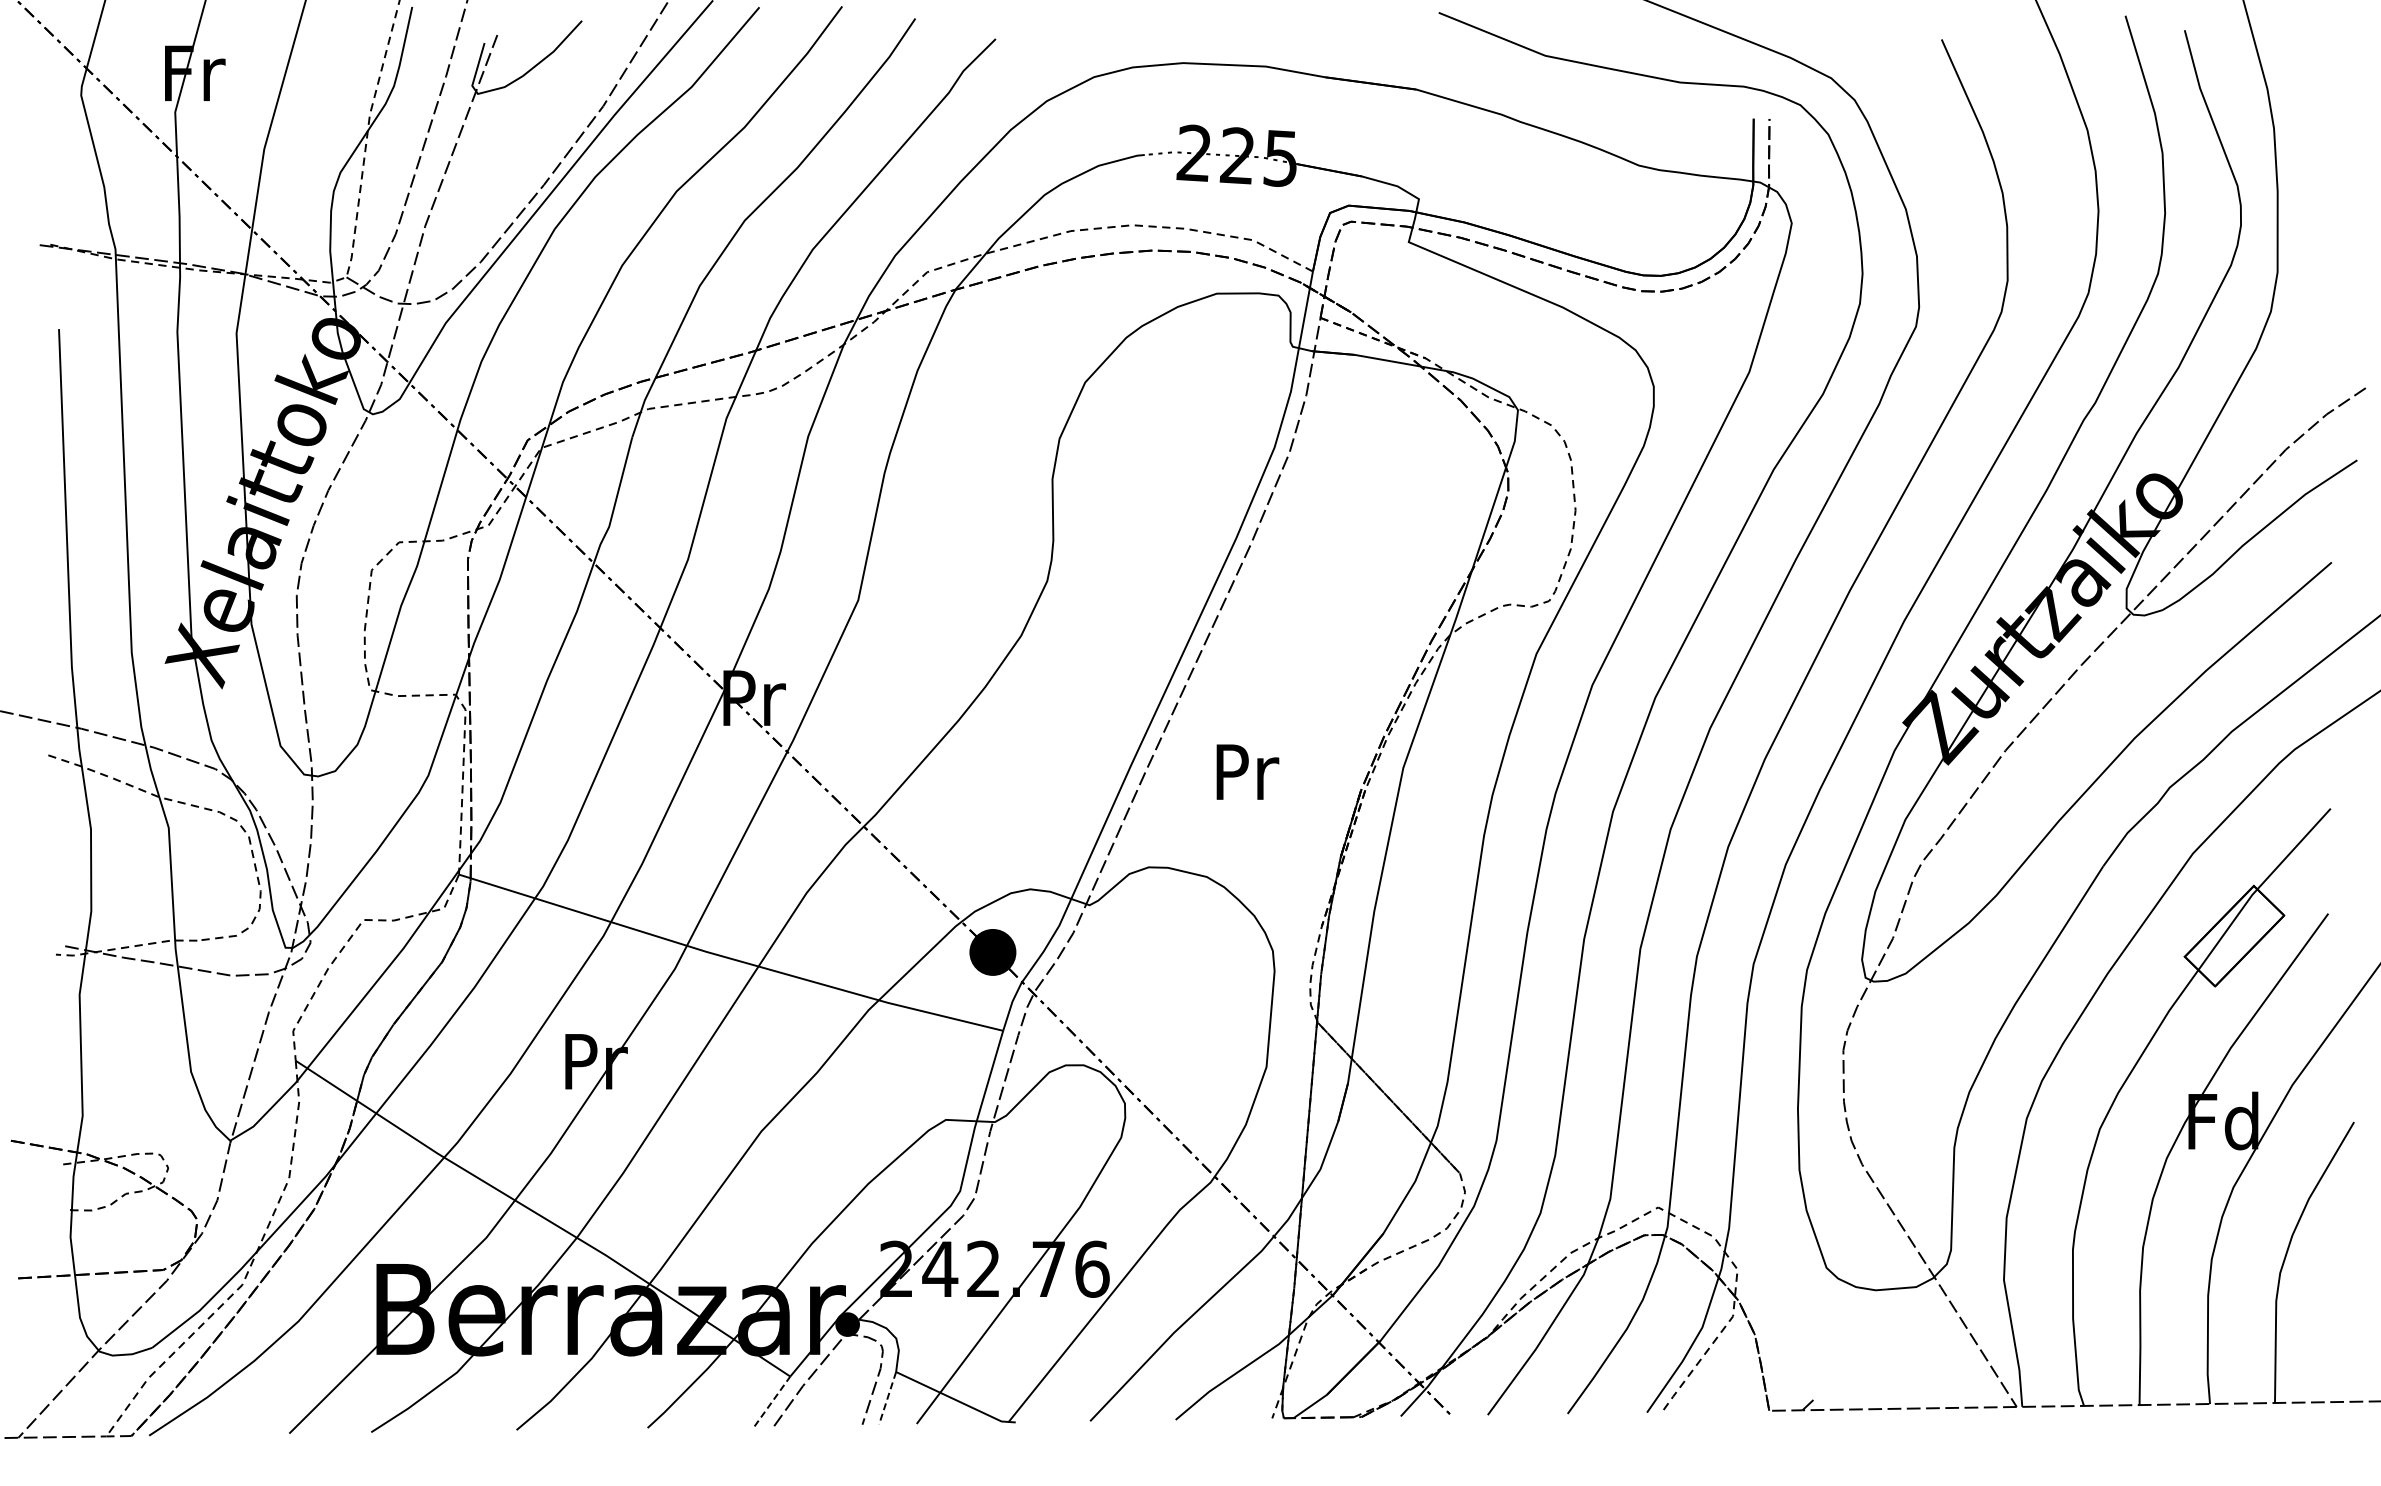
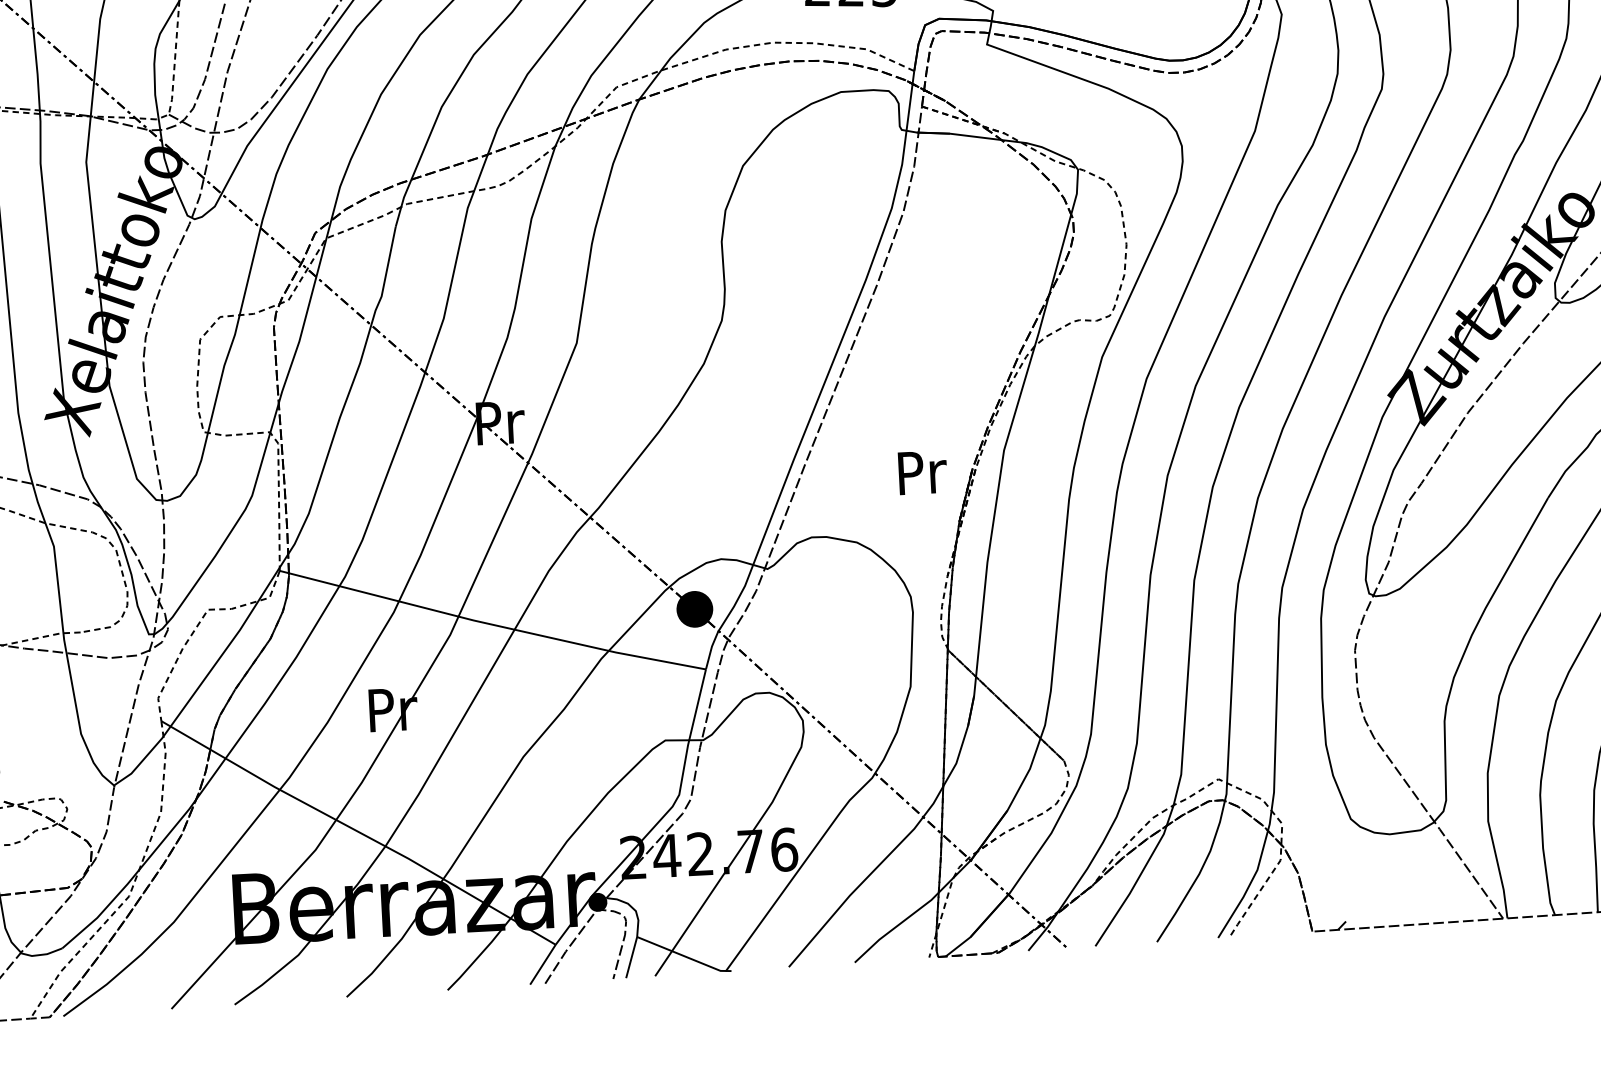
text: (1247, 771) -> (922, 472), moved
line: (887, 1398) -> (631, 957), dashed -> solid
line: (772, 1401) -> (542, 964), dashed -> solid

